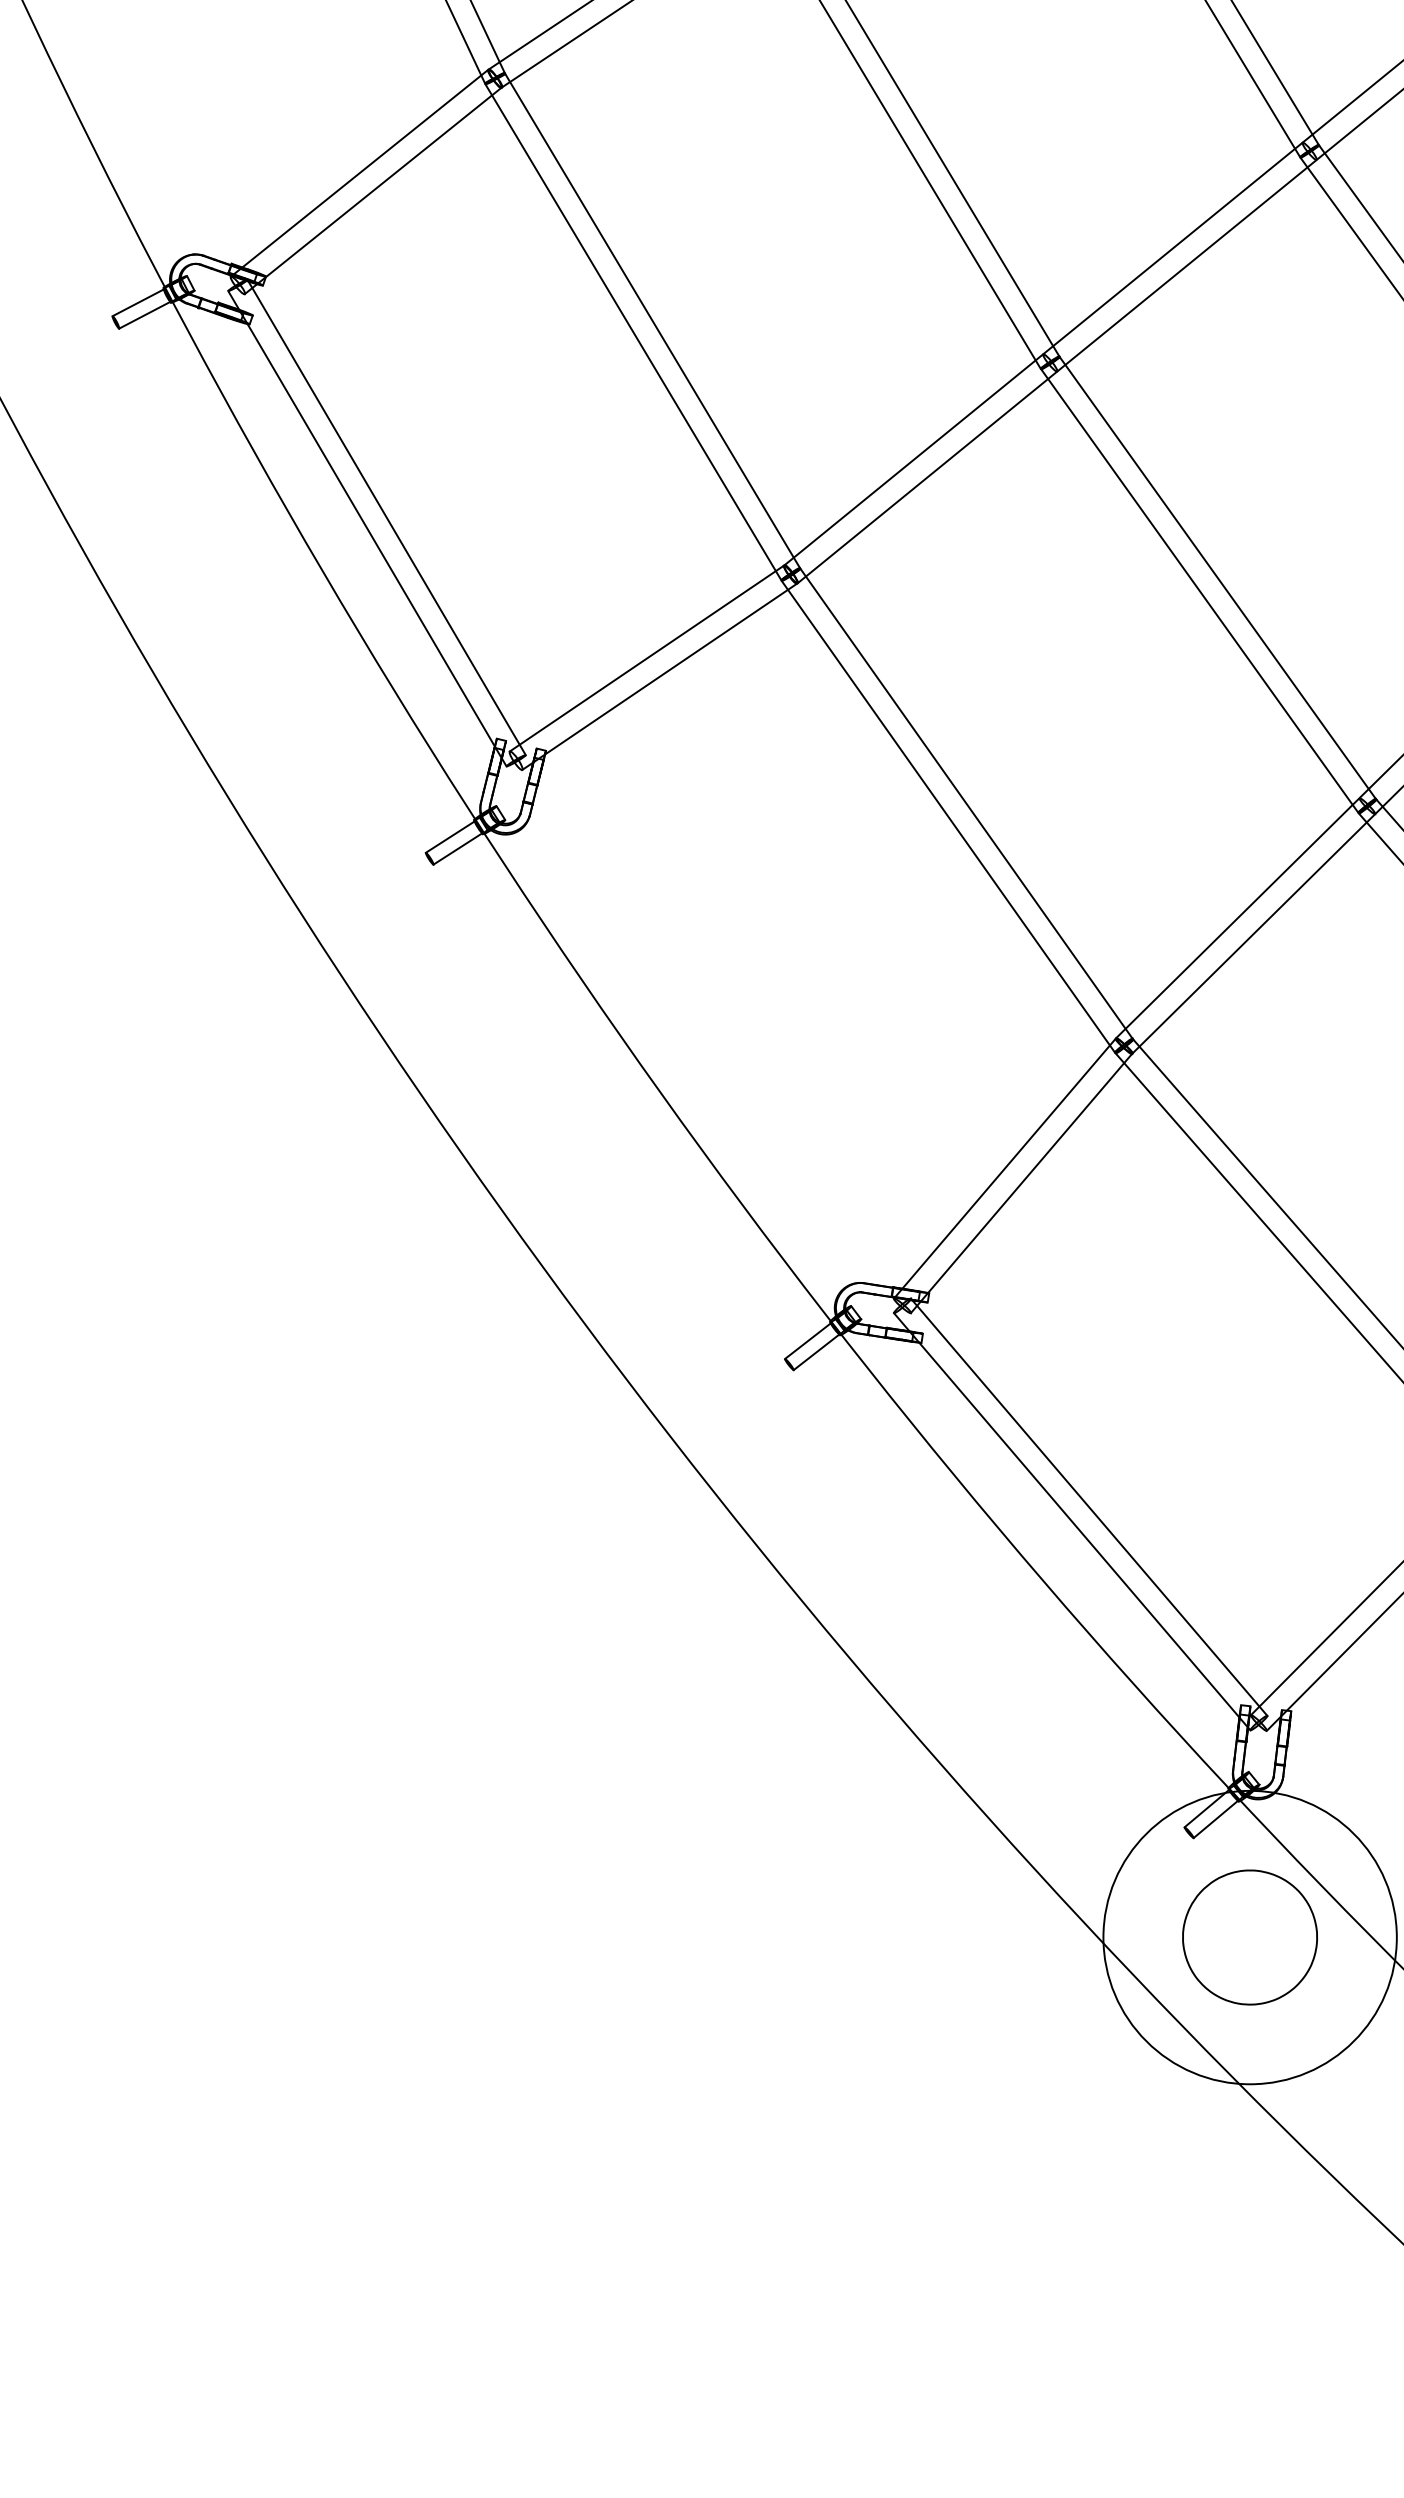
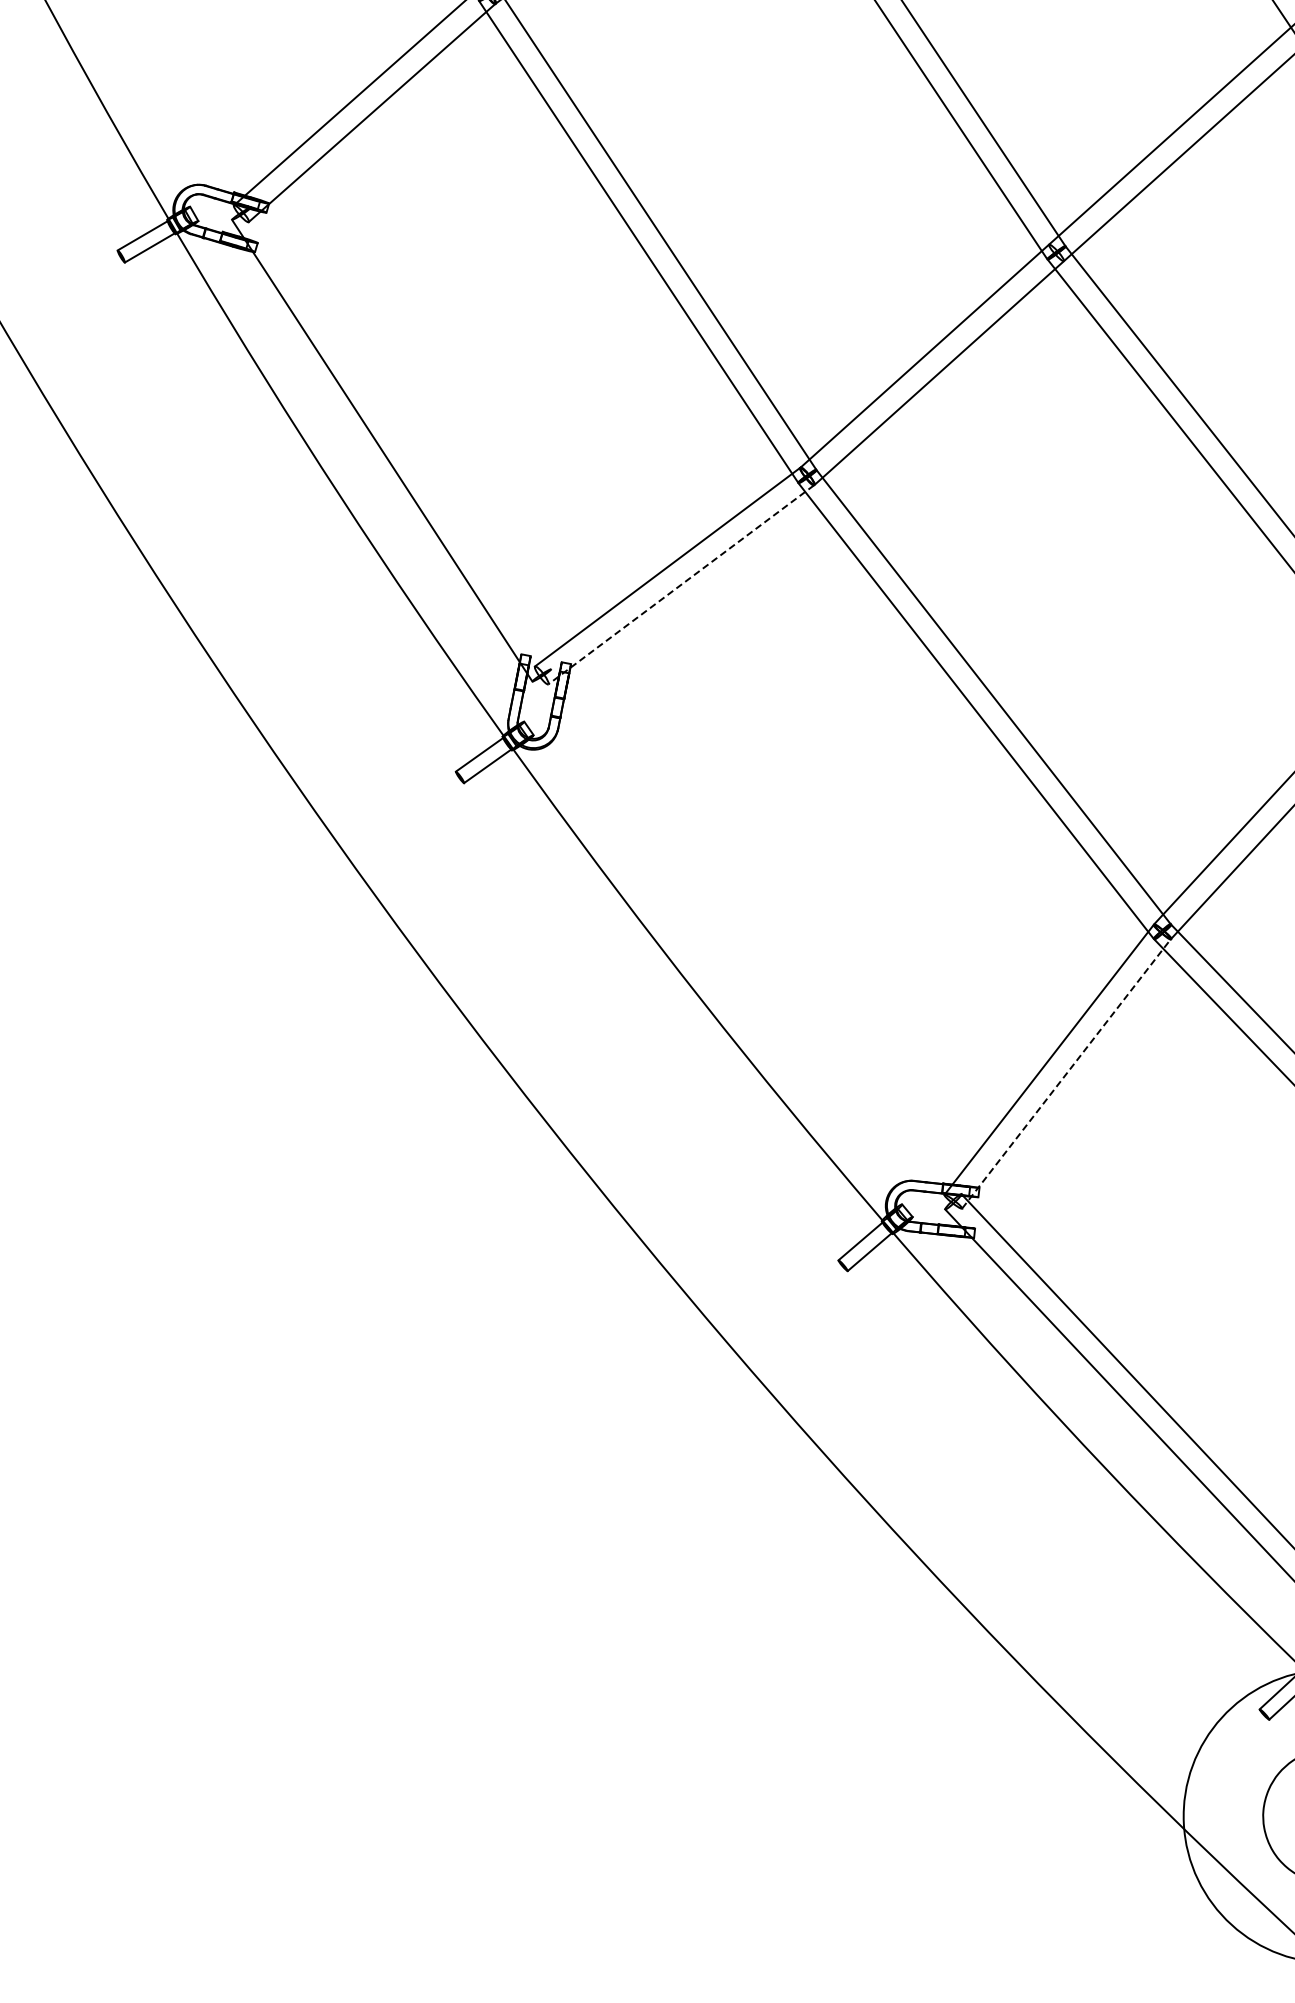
line: (386, 517) -> (400, 438), removed
line: (659, 676) -> (680, 584), solid -> dashed
line: (1021, 1183) -> (1066, 1073), solid -> dashed

